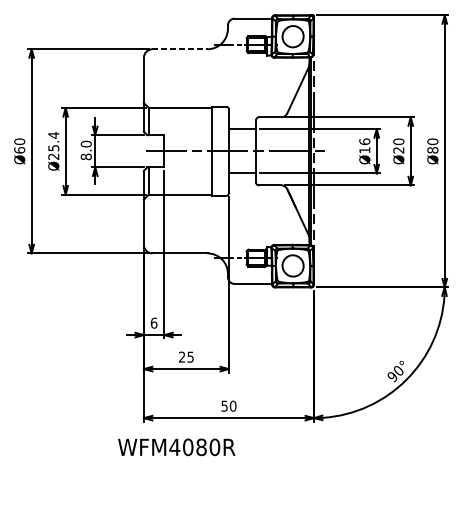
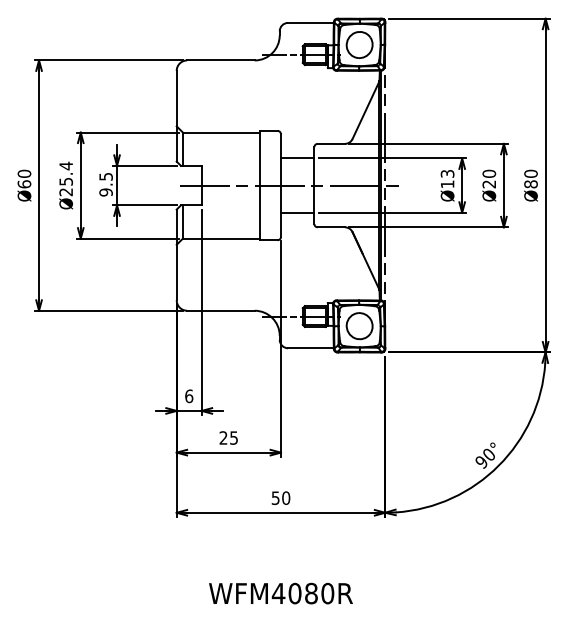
line: (179, 49) -> (220, 60), dashed -> solid
text: (364, 141) -> (447, 173), Ø16 -> Ø13
text: (85, 150) -> (105, 184), 8.0 -> 9.5
text: (176, 447) -> (280, 593), moved

